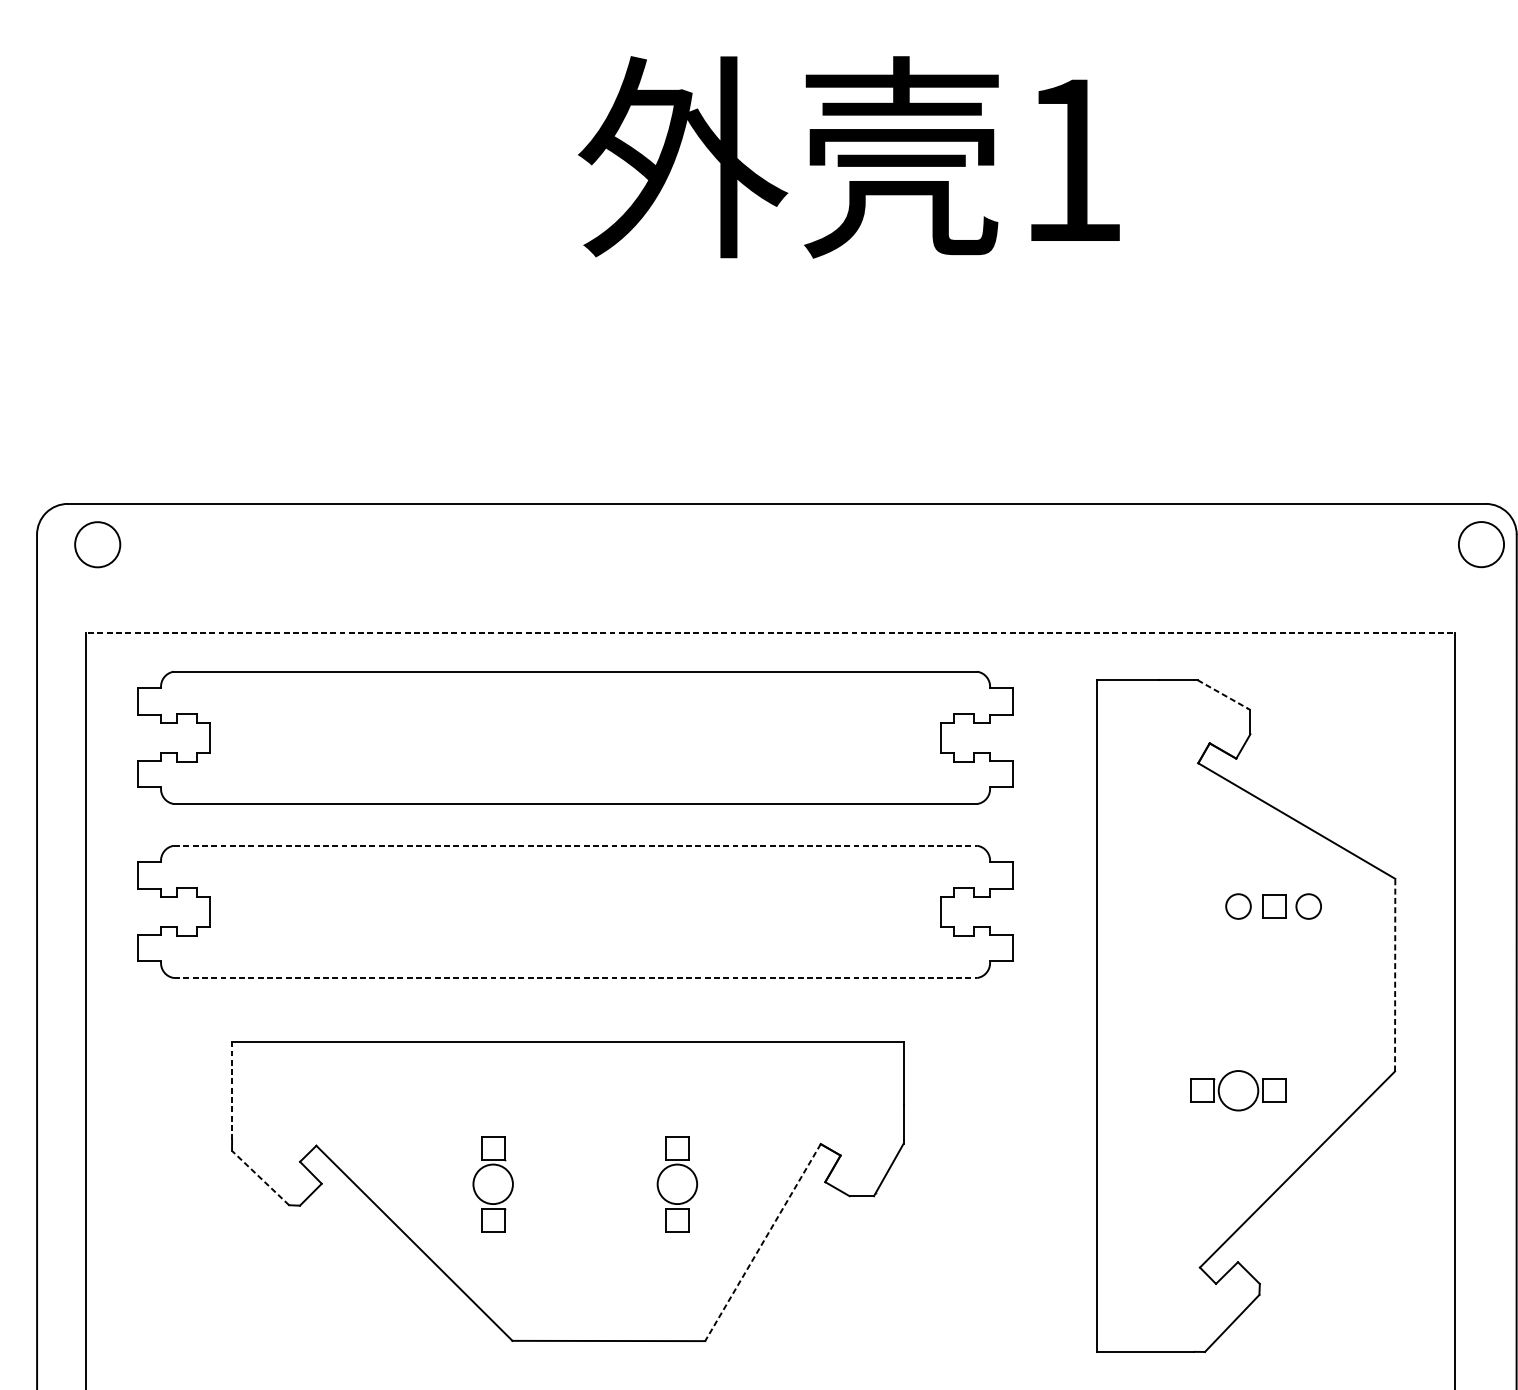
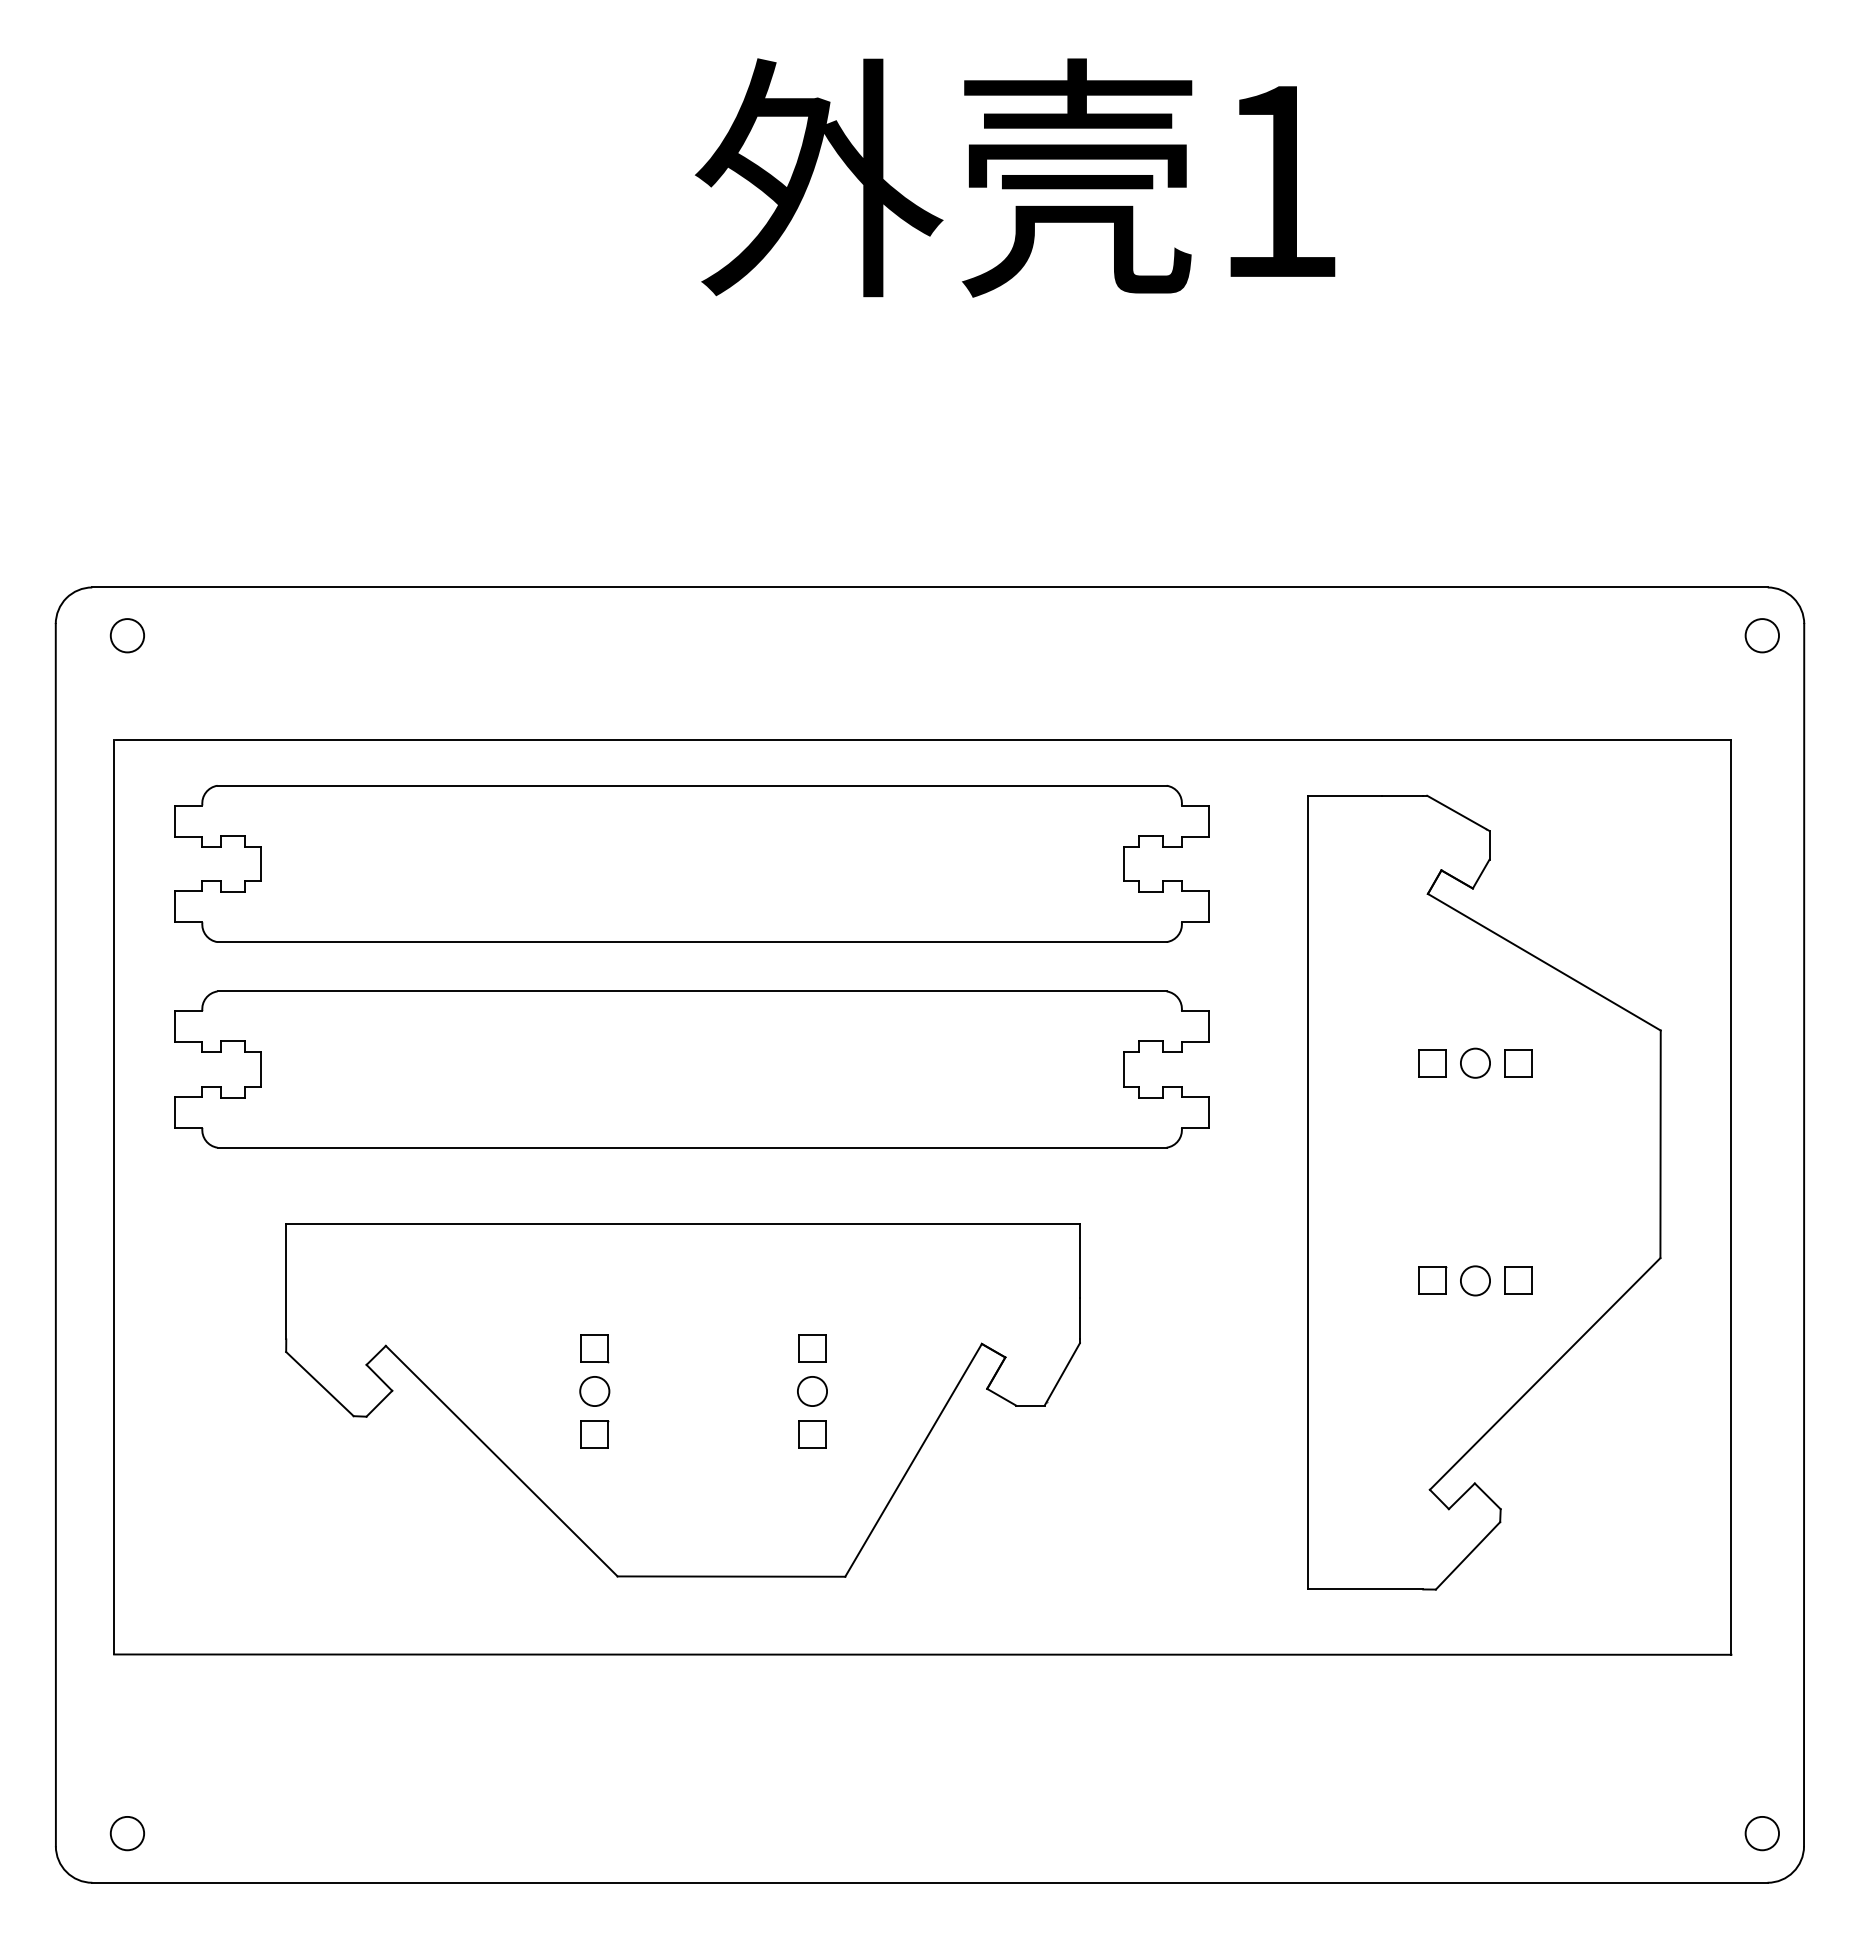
circle: (97, 544) -> (127, 635), size x0.62
circle: (1480, 544) -> (1761, 635), size x0.62
line: (771, 632) -> (923, 739), dashed -> solid
line: (1224, 695) -> (1458, 813), dashed -> solid
line: (575, 845) -> (692, 991), dashed -> solid
circle: (1308, 905) -> (1558, 1062), removed
part: (1202, 906) -> (1432, 1063), added
line: (1395, 975) -> (1660, 1144), dashed -> solid
line: (575, 977) -> (692, 1147), dashed -> solid
circle: (1238, 1090) -> (1475, 1280), size x0.62
line: (232, 1091) -> (286, 1281), dashed -> solid
line: (260, 1178) -> (319, 1384), dashed -> solid
circle: (492, 1184) -> (594, 1391), size x0.62
circle: (677, 1184) -> (812, 1391), size x0.62
line: (762, 1242) -> (913, 1460), dashed -> solid

